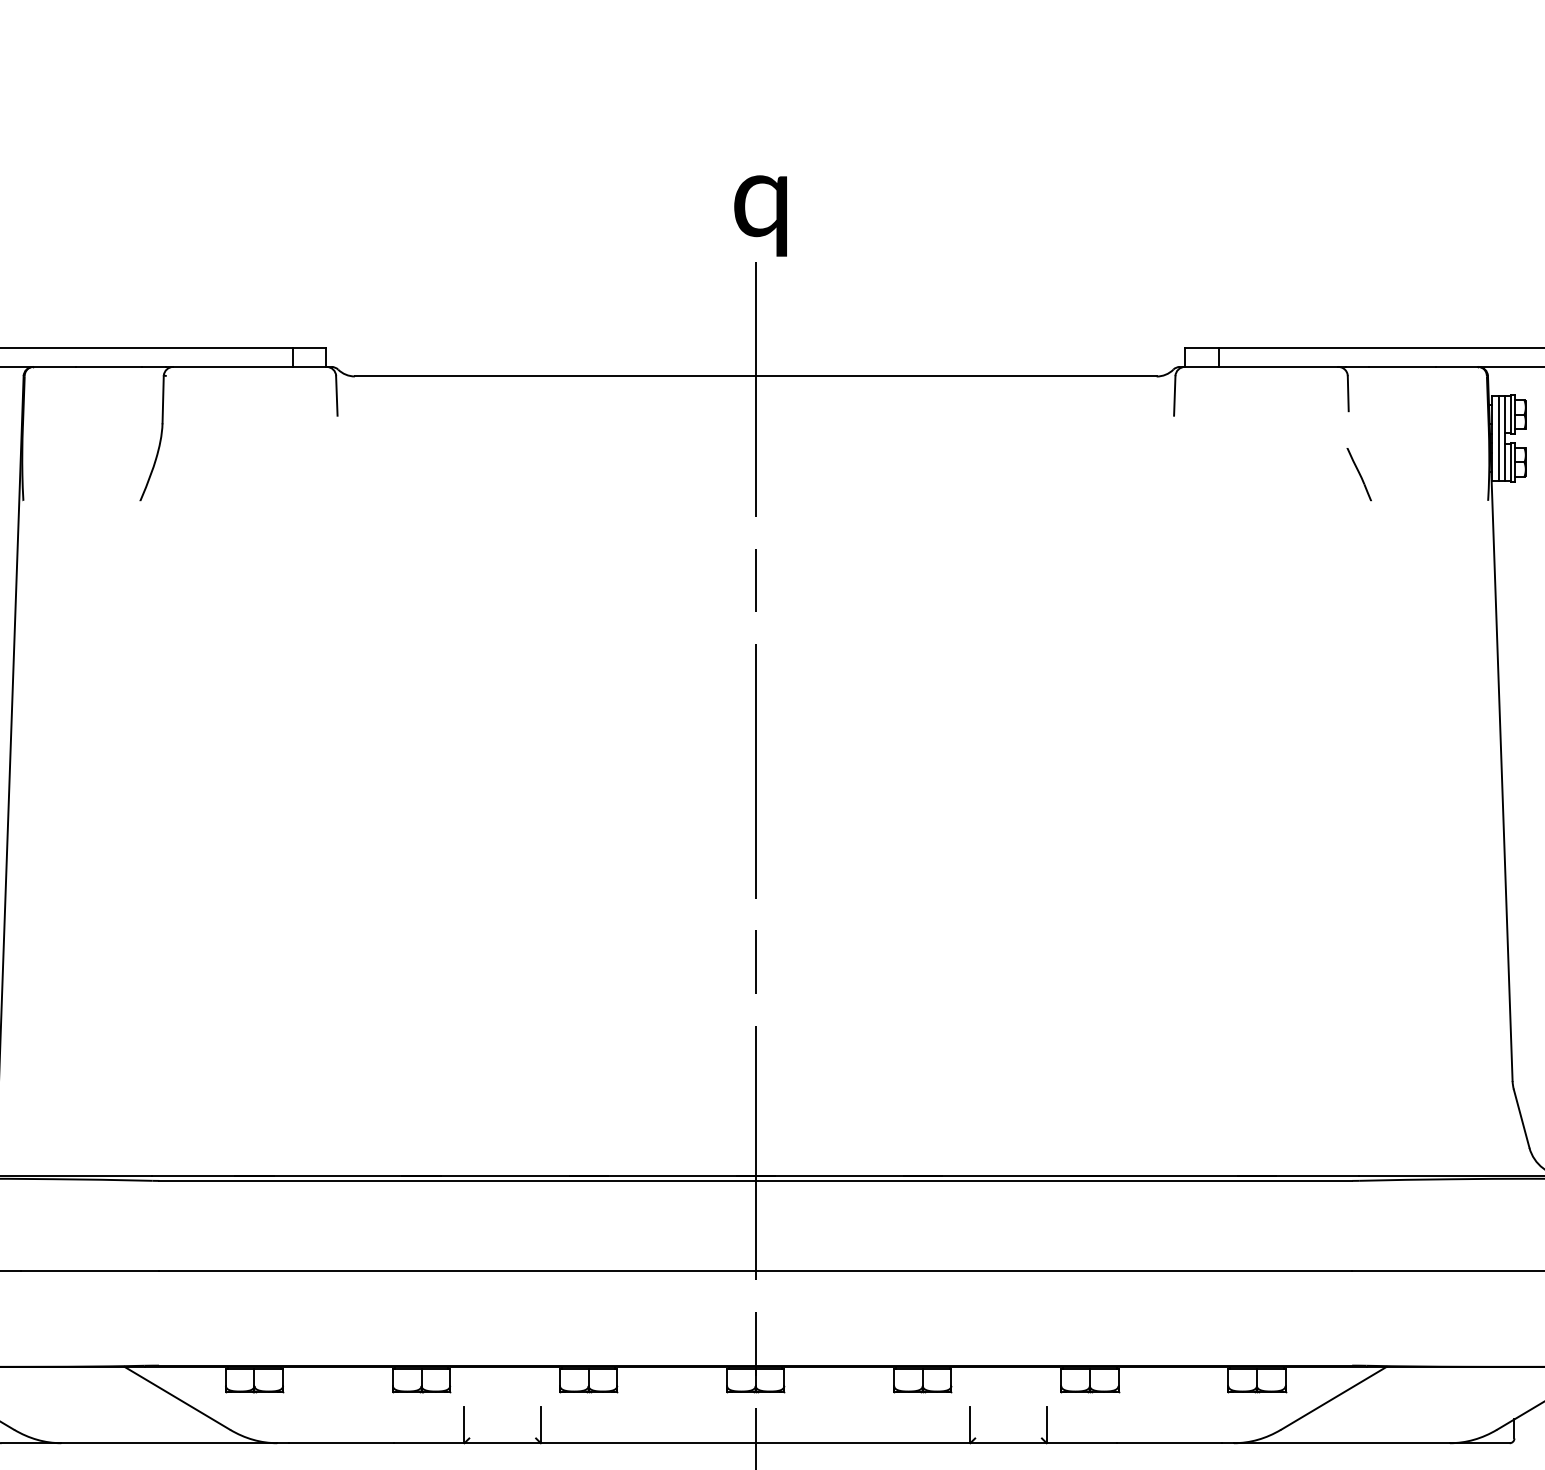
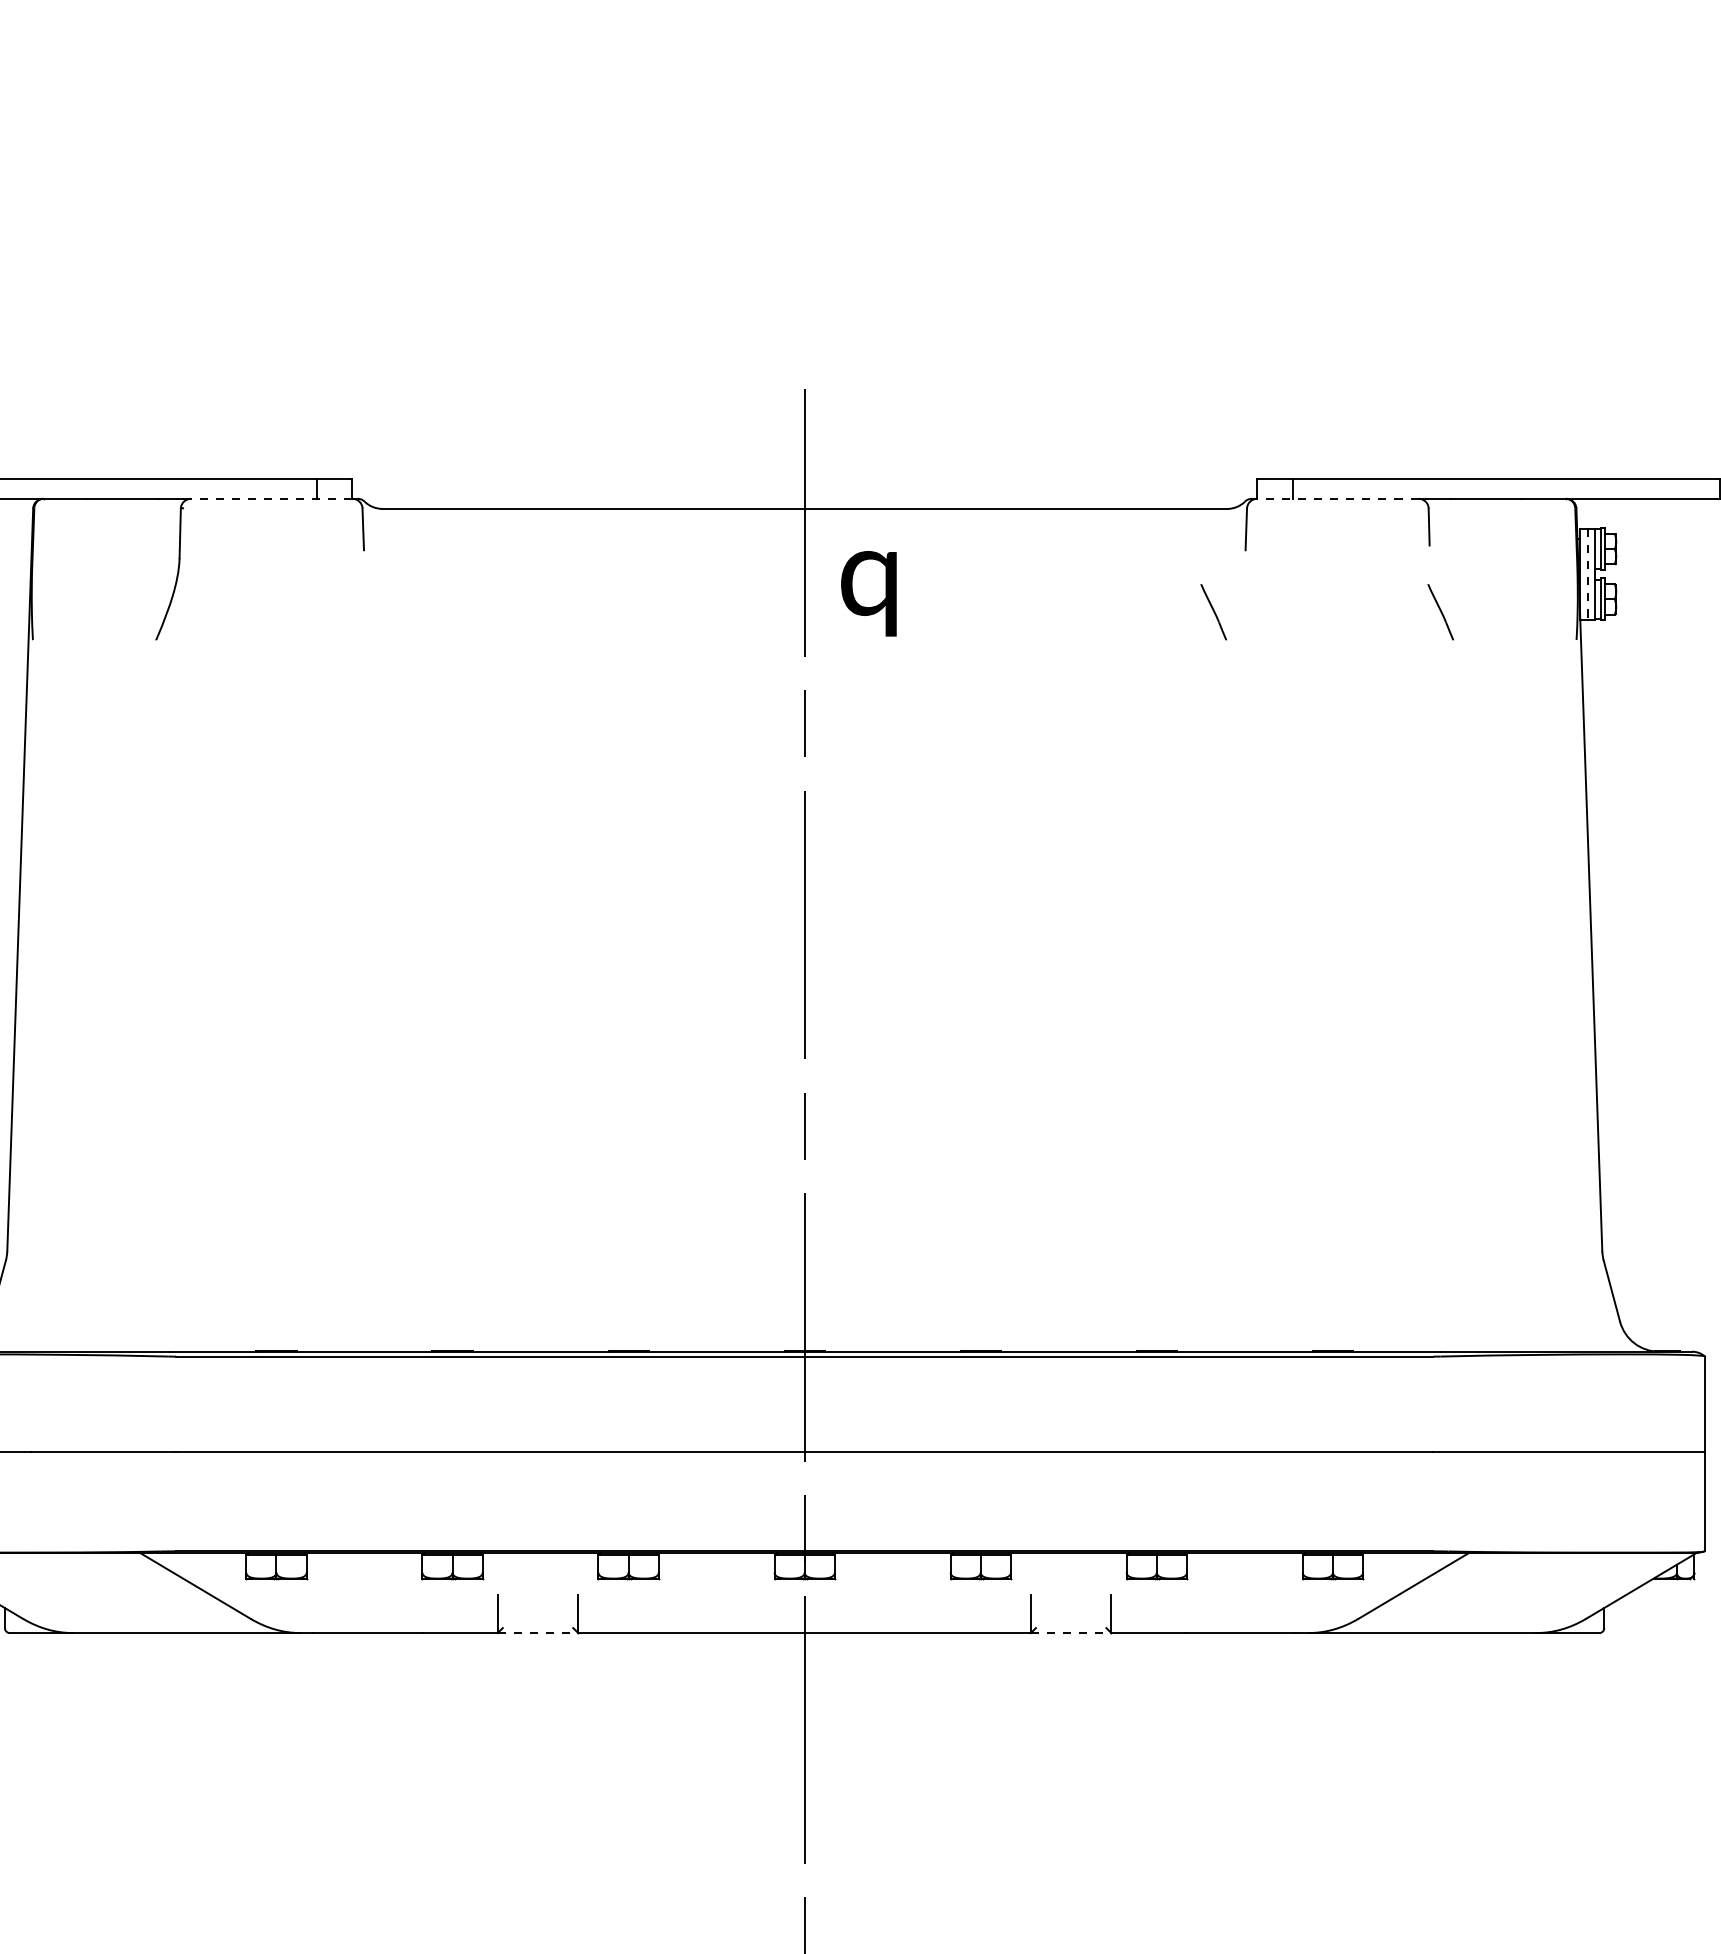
text: (760, 215) -> (868, 593), moved
line: (249, 366) -> (271, 498), solid -> dashed
line: (1261, 366) -> (1337, 498), solid -> dashed
line: (1498, 438) -> (1587, 574), solid -> dashed
line: (1143, 474) -> (1213, 612), added
line: (503, 1443) -> (538, 1633), solid -> dashed
line: (1008, 1443) -> (1071, 1633), solid -> dashed

